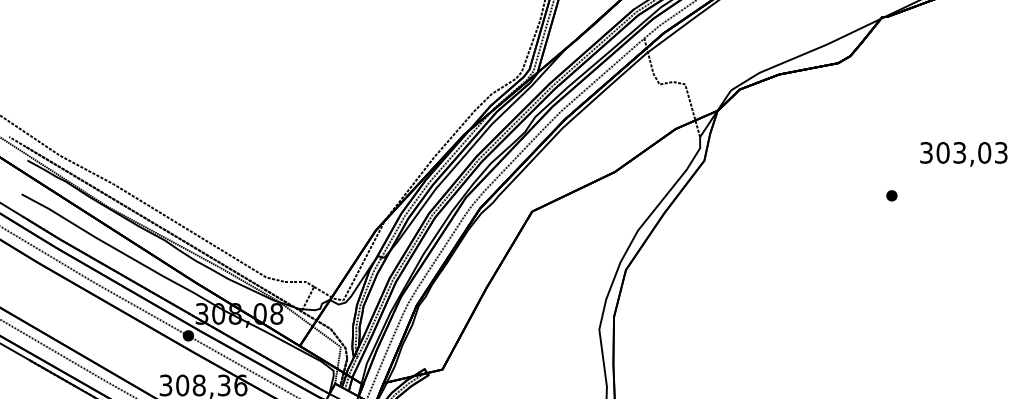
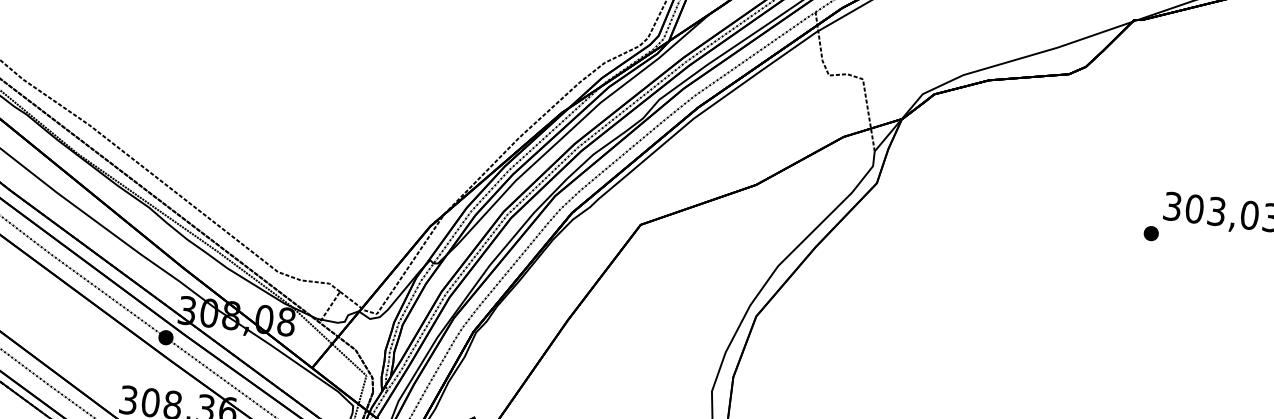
part: (891, 195) -> (1150, 233), moved

